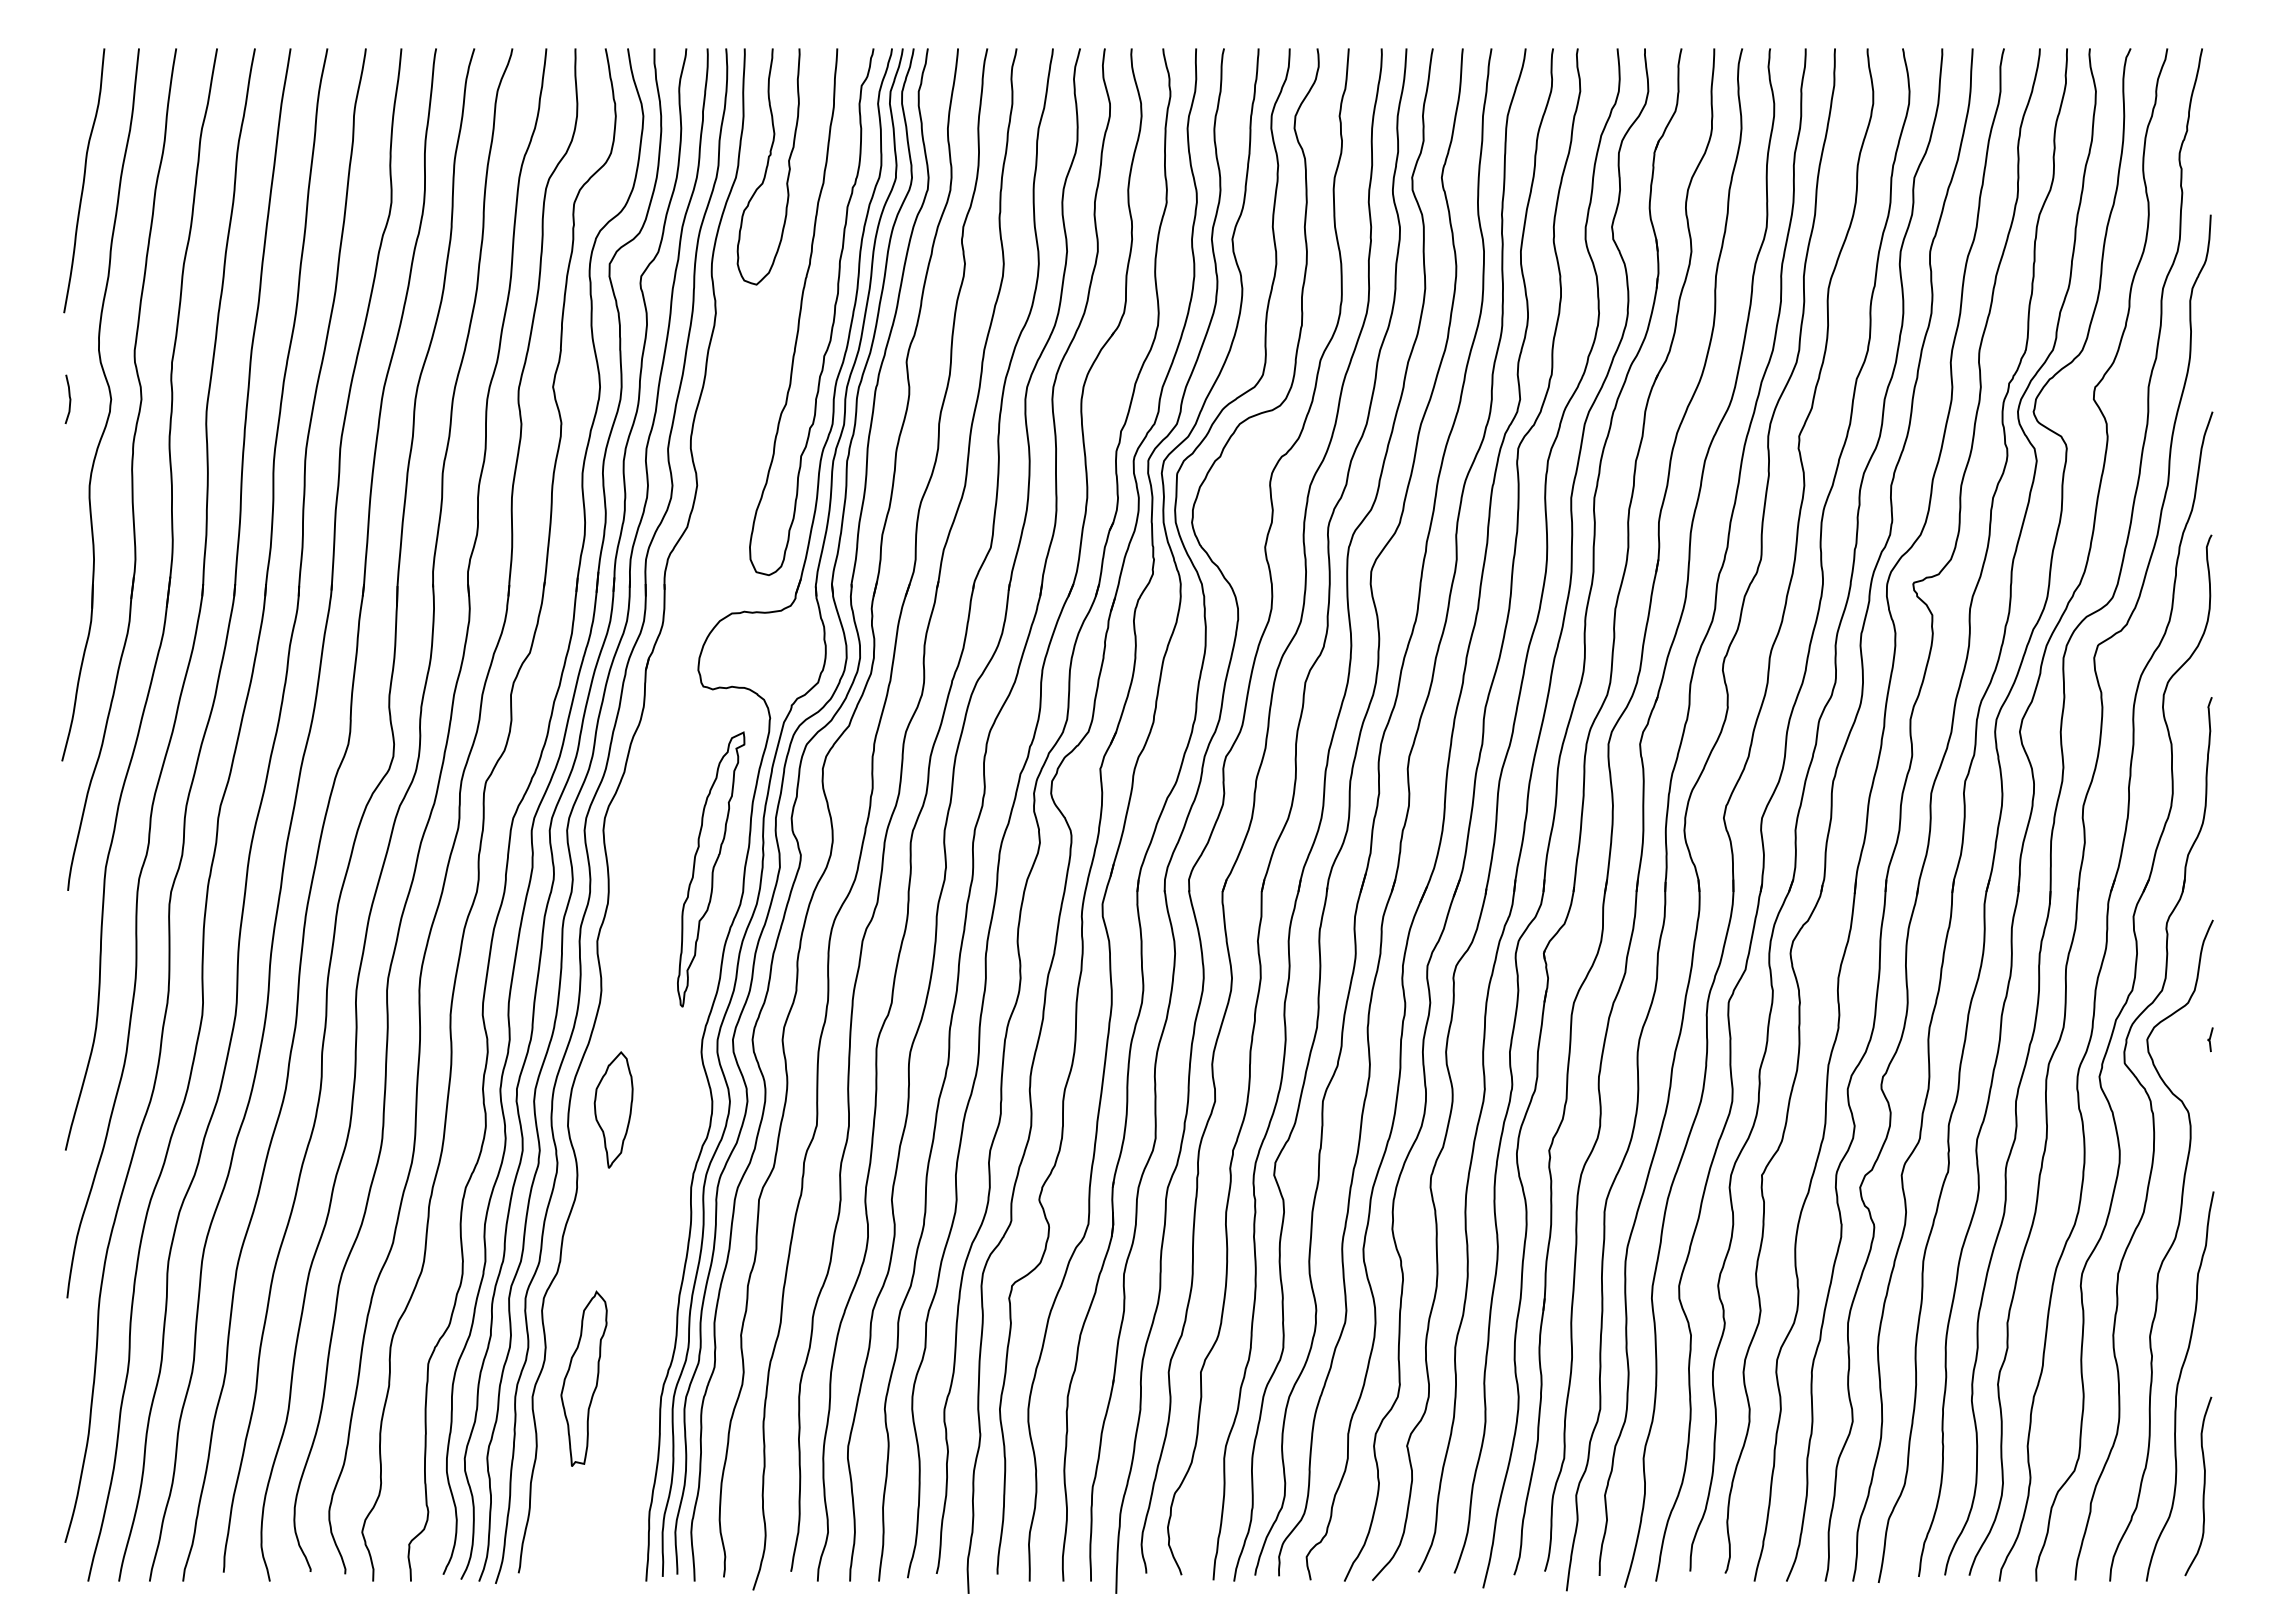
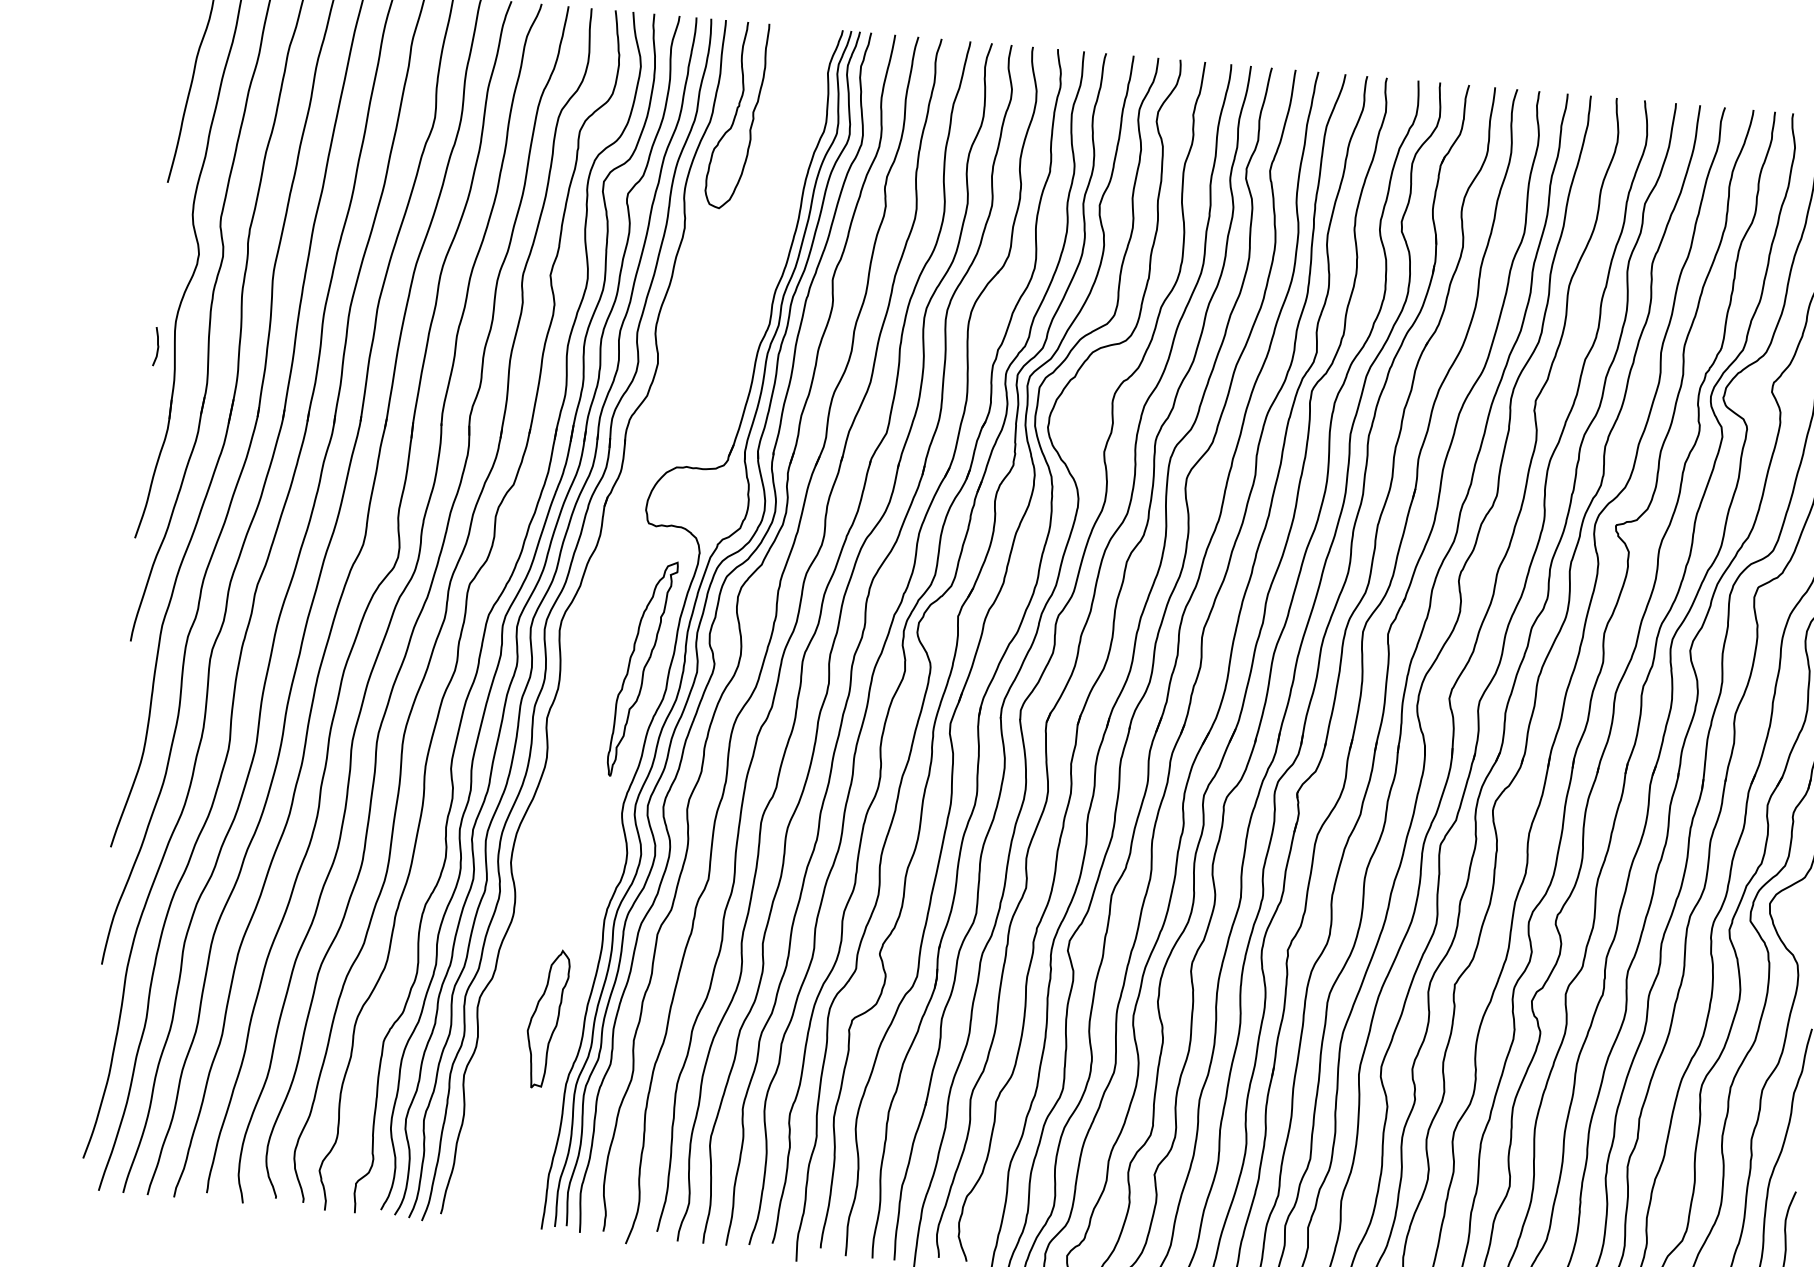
curve: (801, 312) -> (752, 233), removed
curve: (69, 399) -> (157, 346), moved
part: (613, 1109) -> (548, 852), removed
part: (583, 1378) -> (546, 1018), moved

